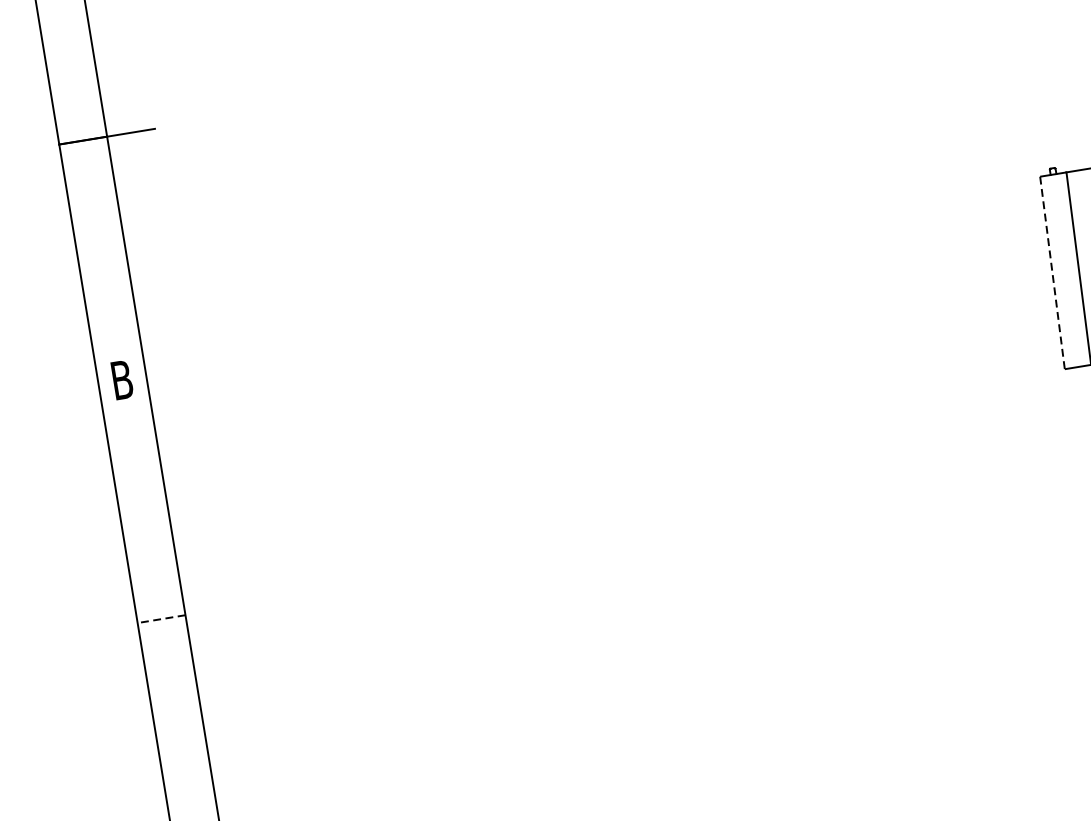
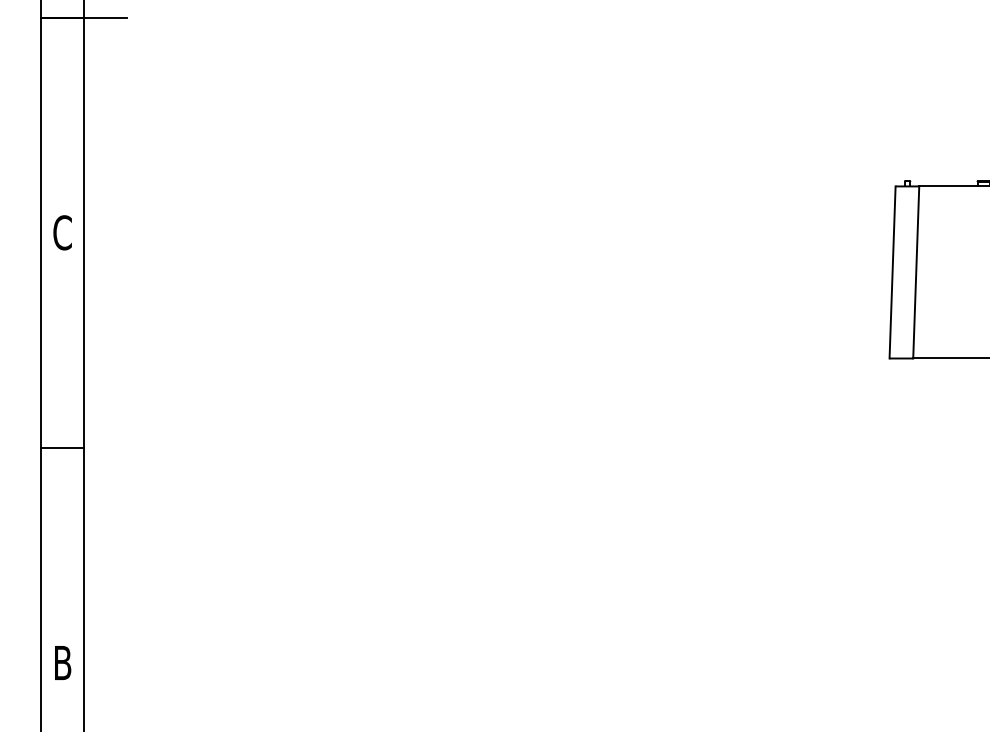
line: (1052, 273) -> (892, 272), dashed -> solid
text: (121, 379) -> (62, 232), B -> C
line: (161, 618) -> (62, 447), dashed -> solid

